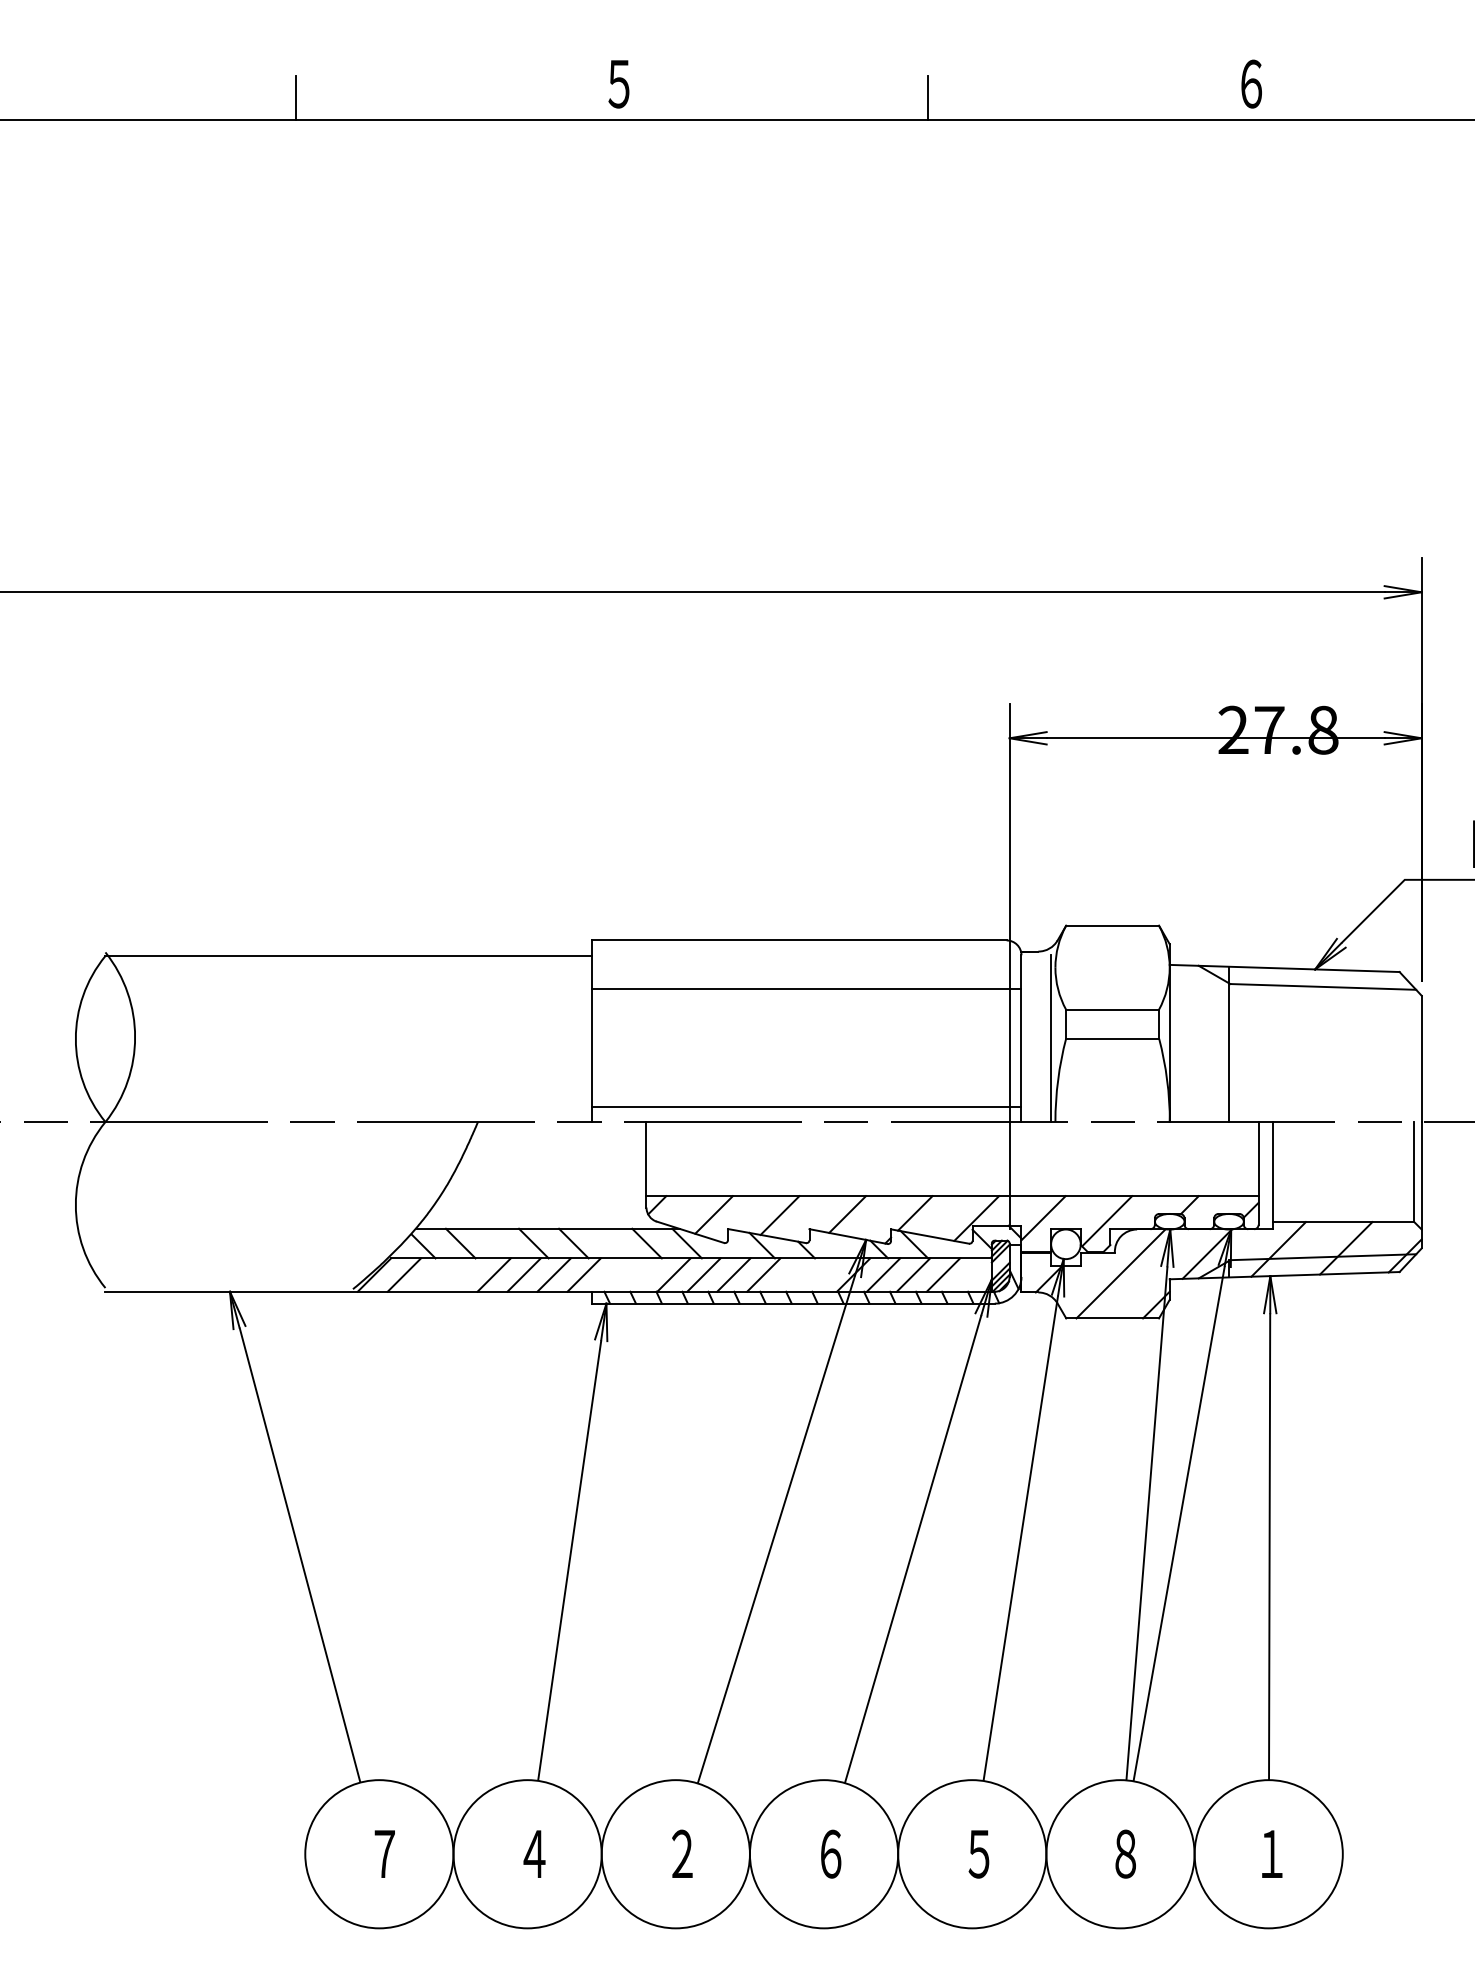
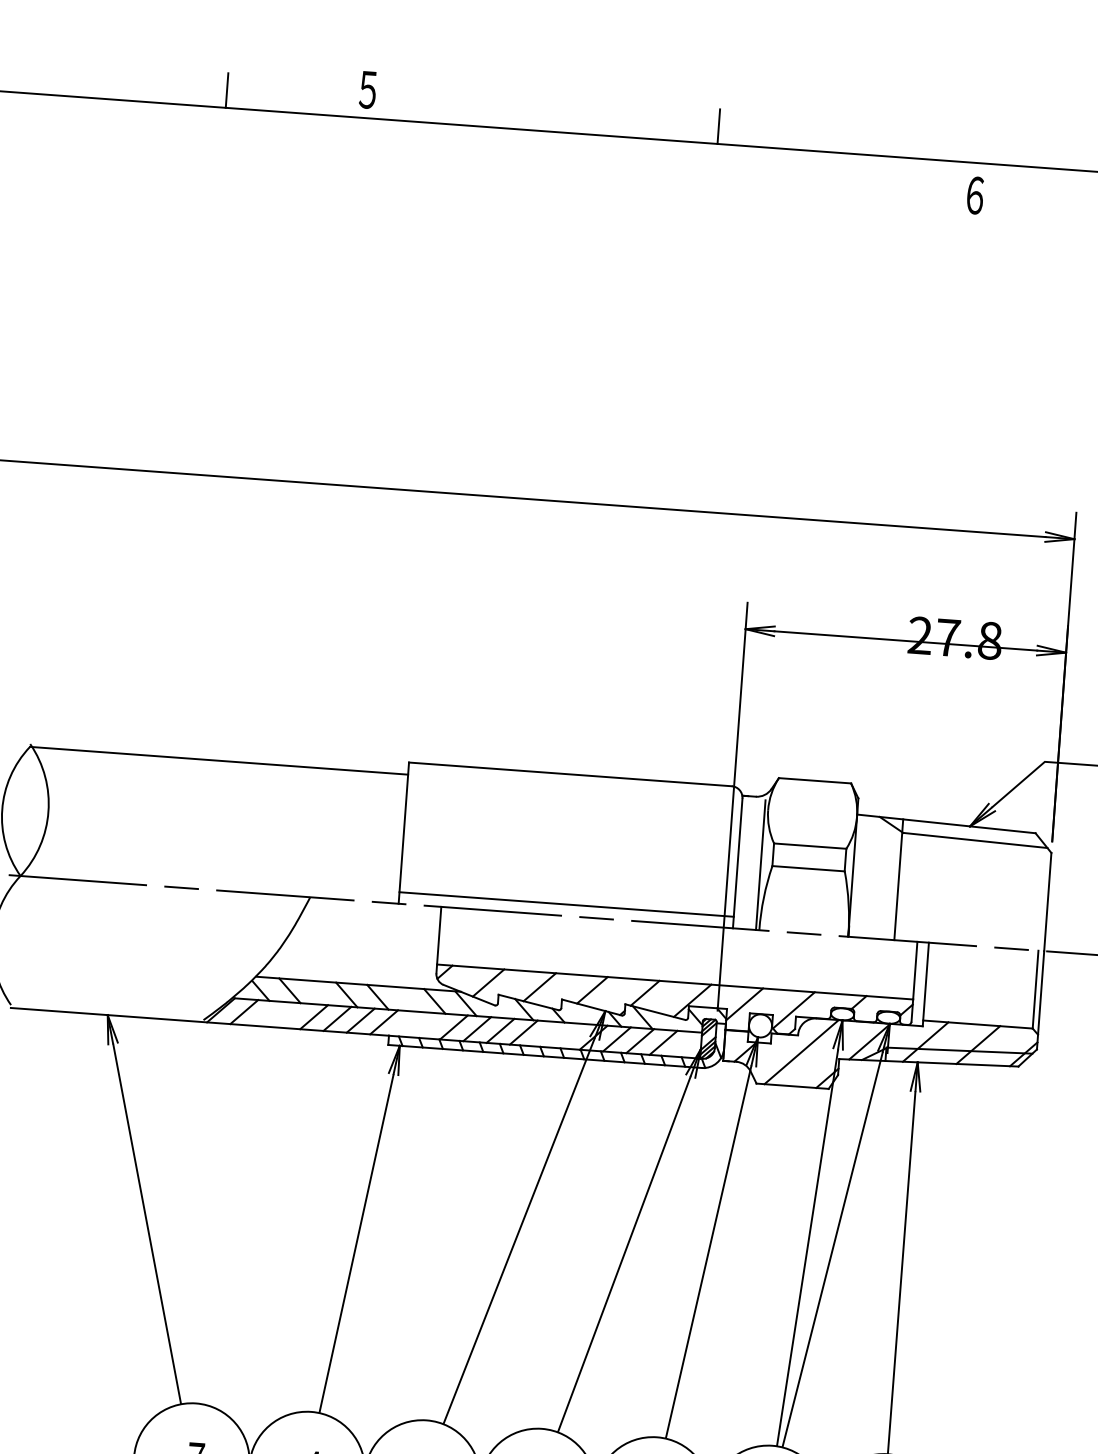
text: (1251, 83) -> (975, 195), moved
text: (618, 84) -> (367, 90), moved
line: (806, 988) -> (573, 812), removed

